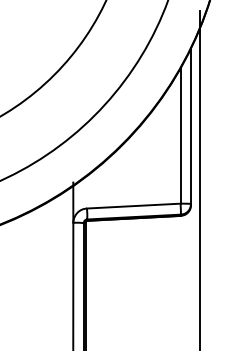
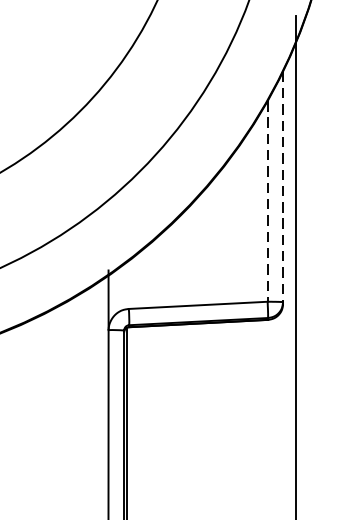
line: (191, 126) -> (283, 187), solid -> dashed
line: (180, 136) -> (267, 202), solid -> dashed

